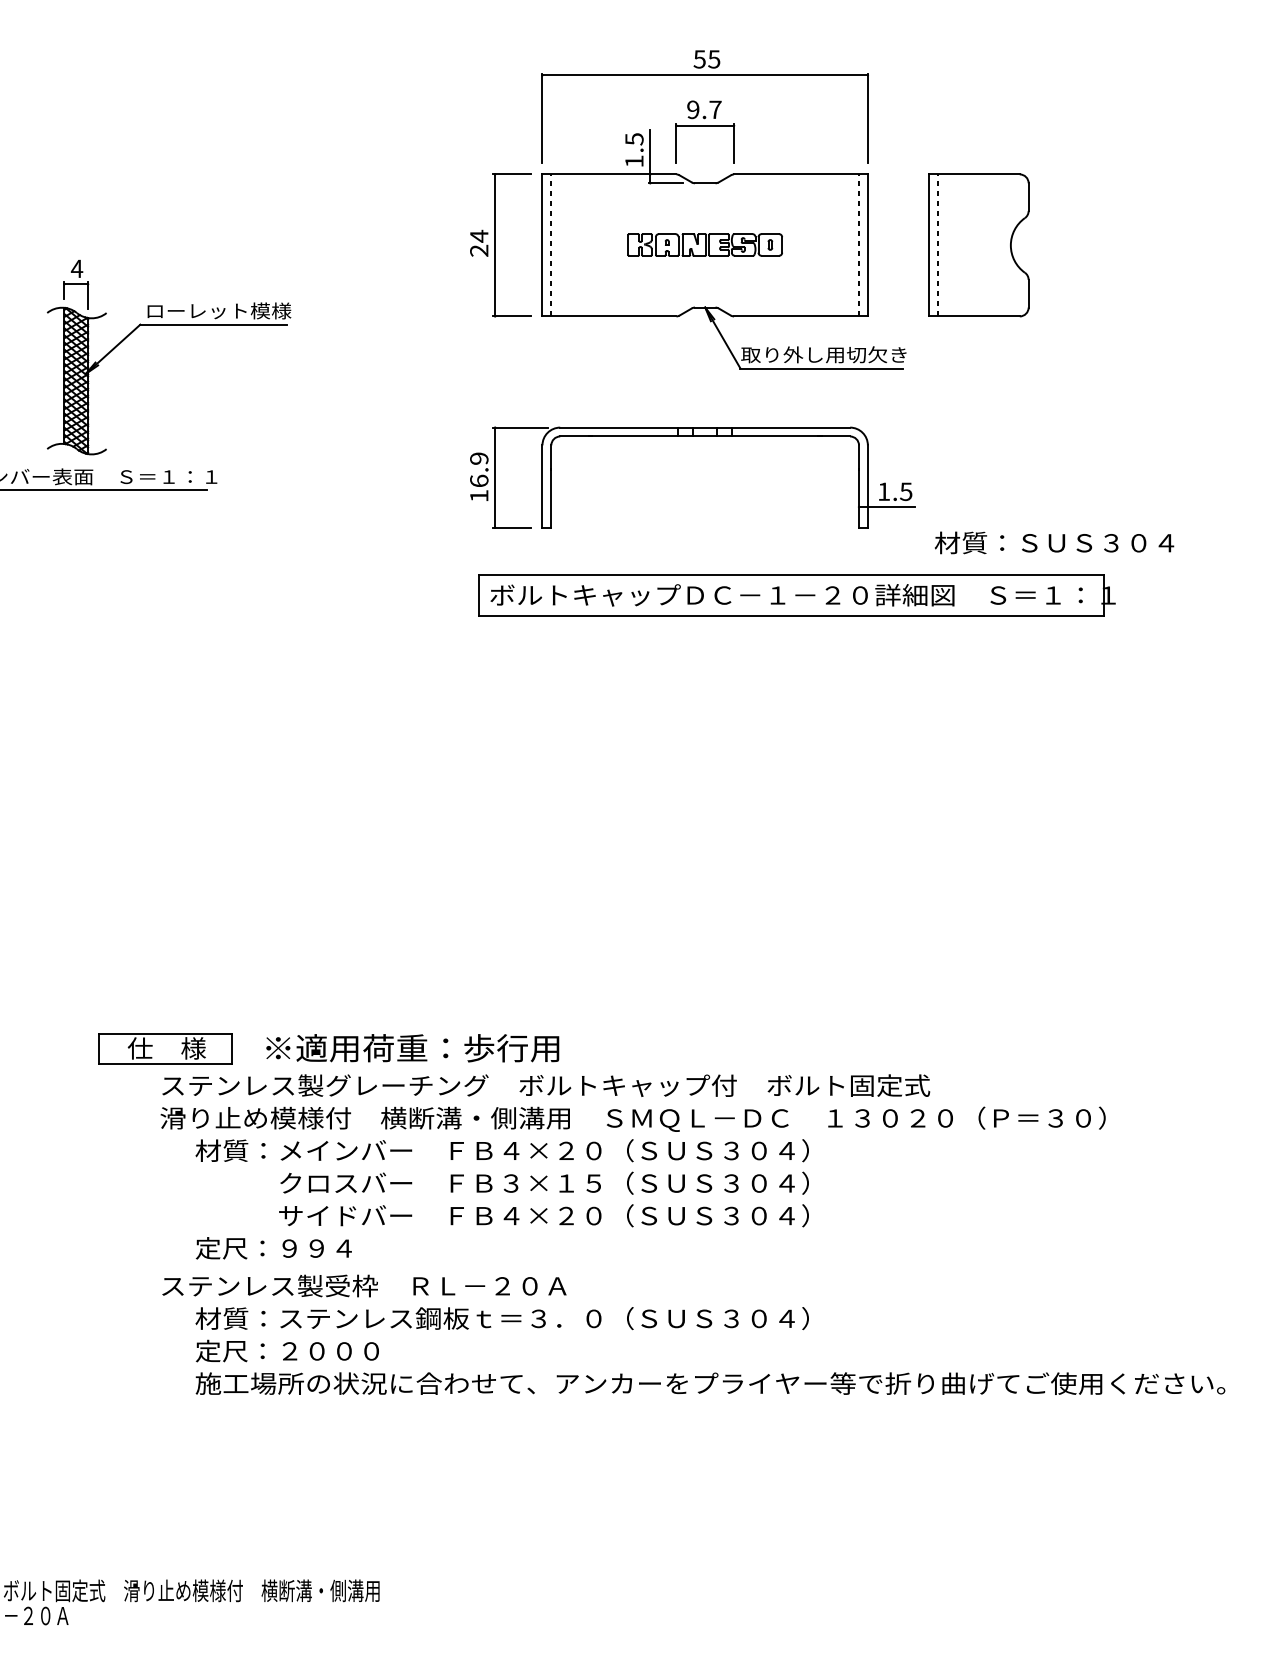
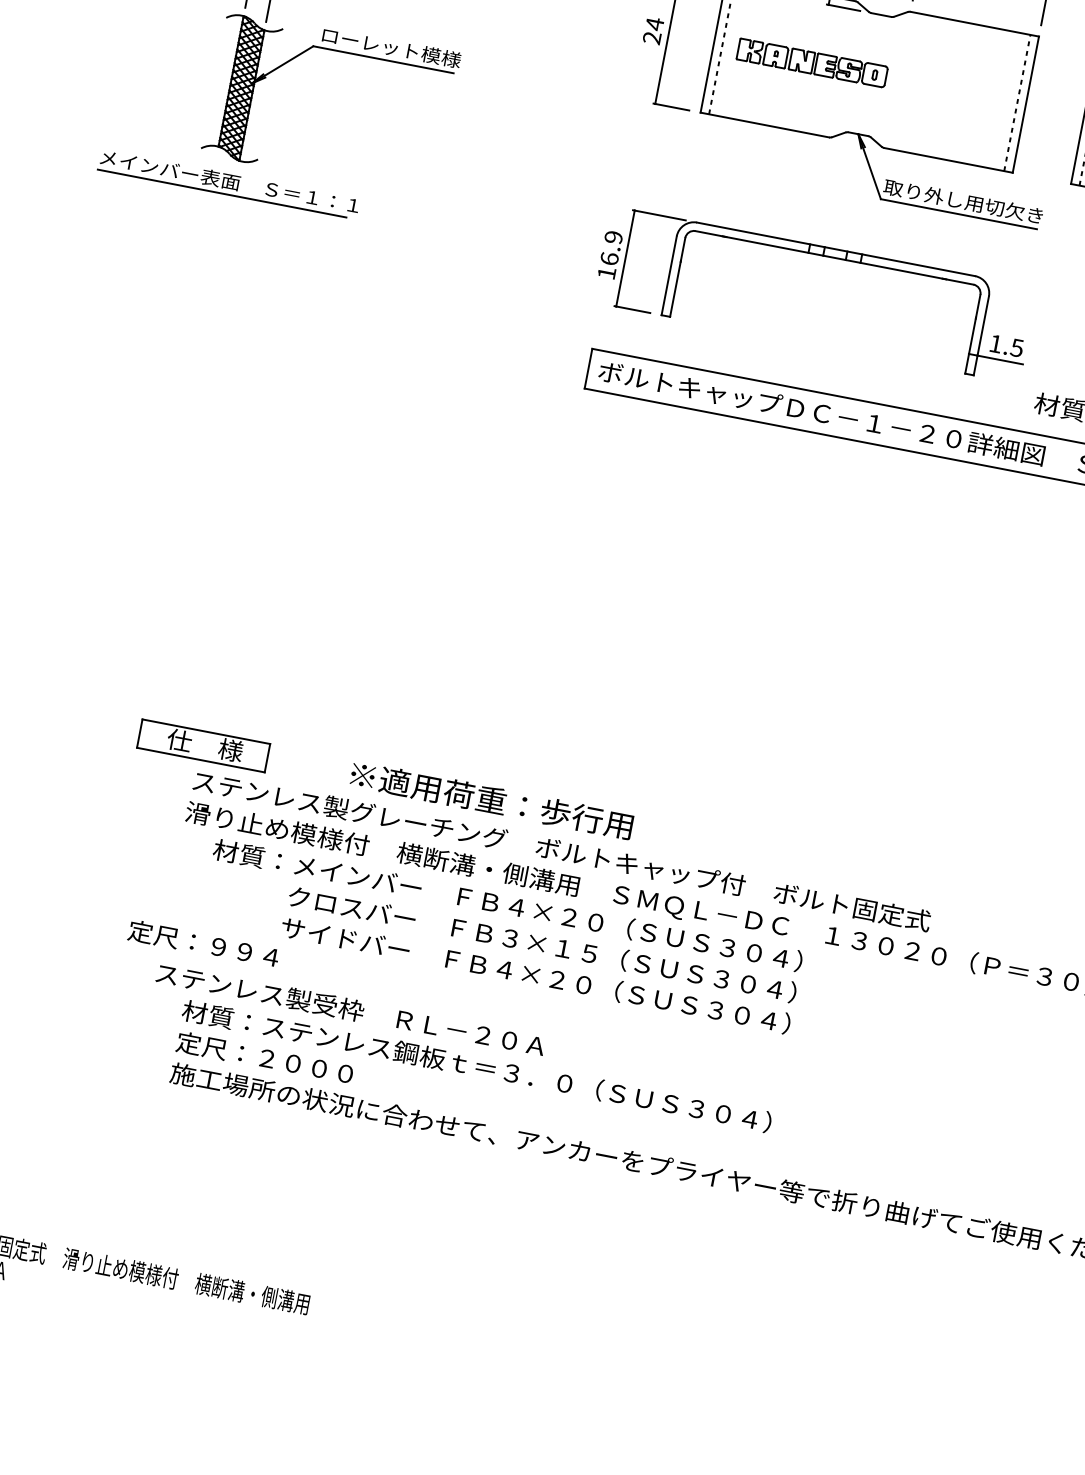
part: (704, 244) -> (811, 62), moved
text: (412, 1048) -> (491, 800), moved
text: (273, 1248) -> (203, 944), moved

